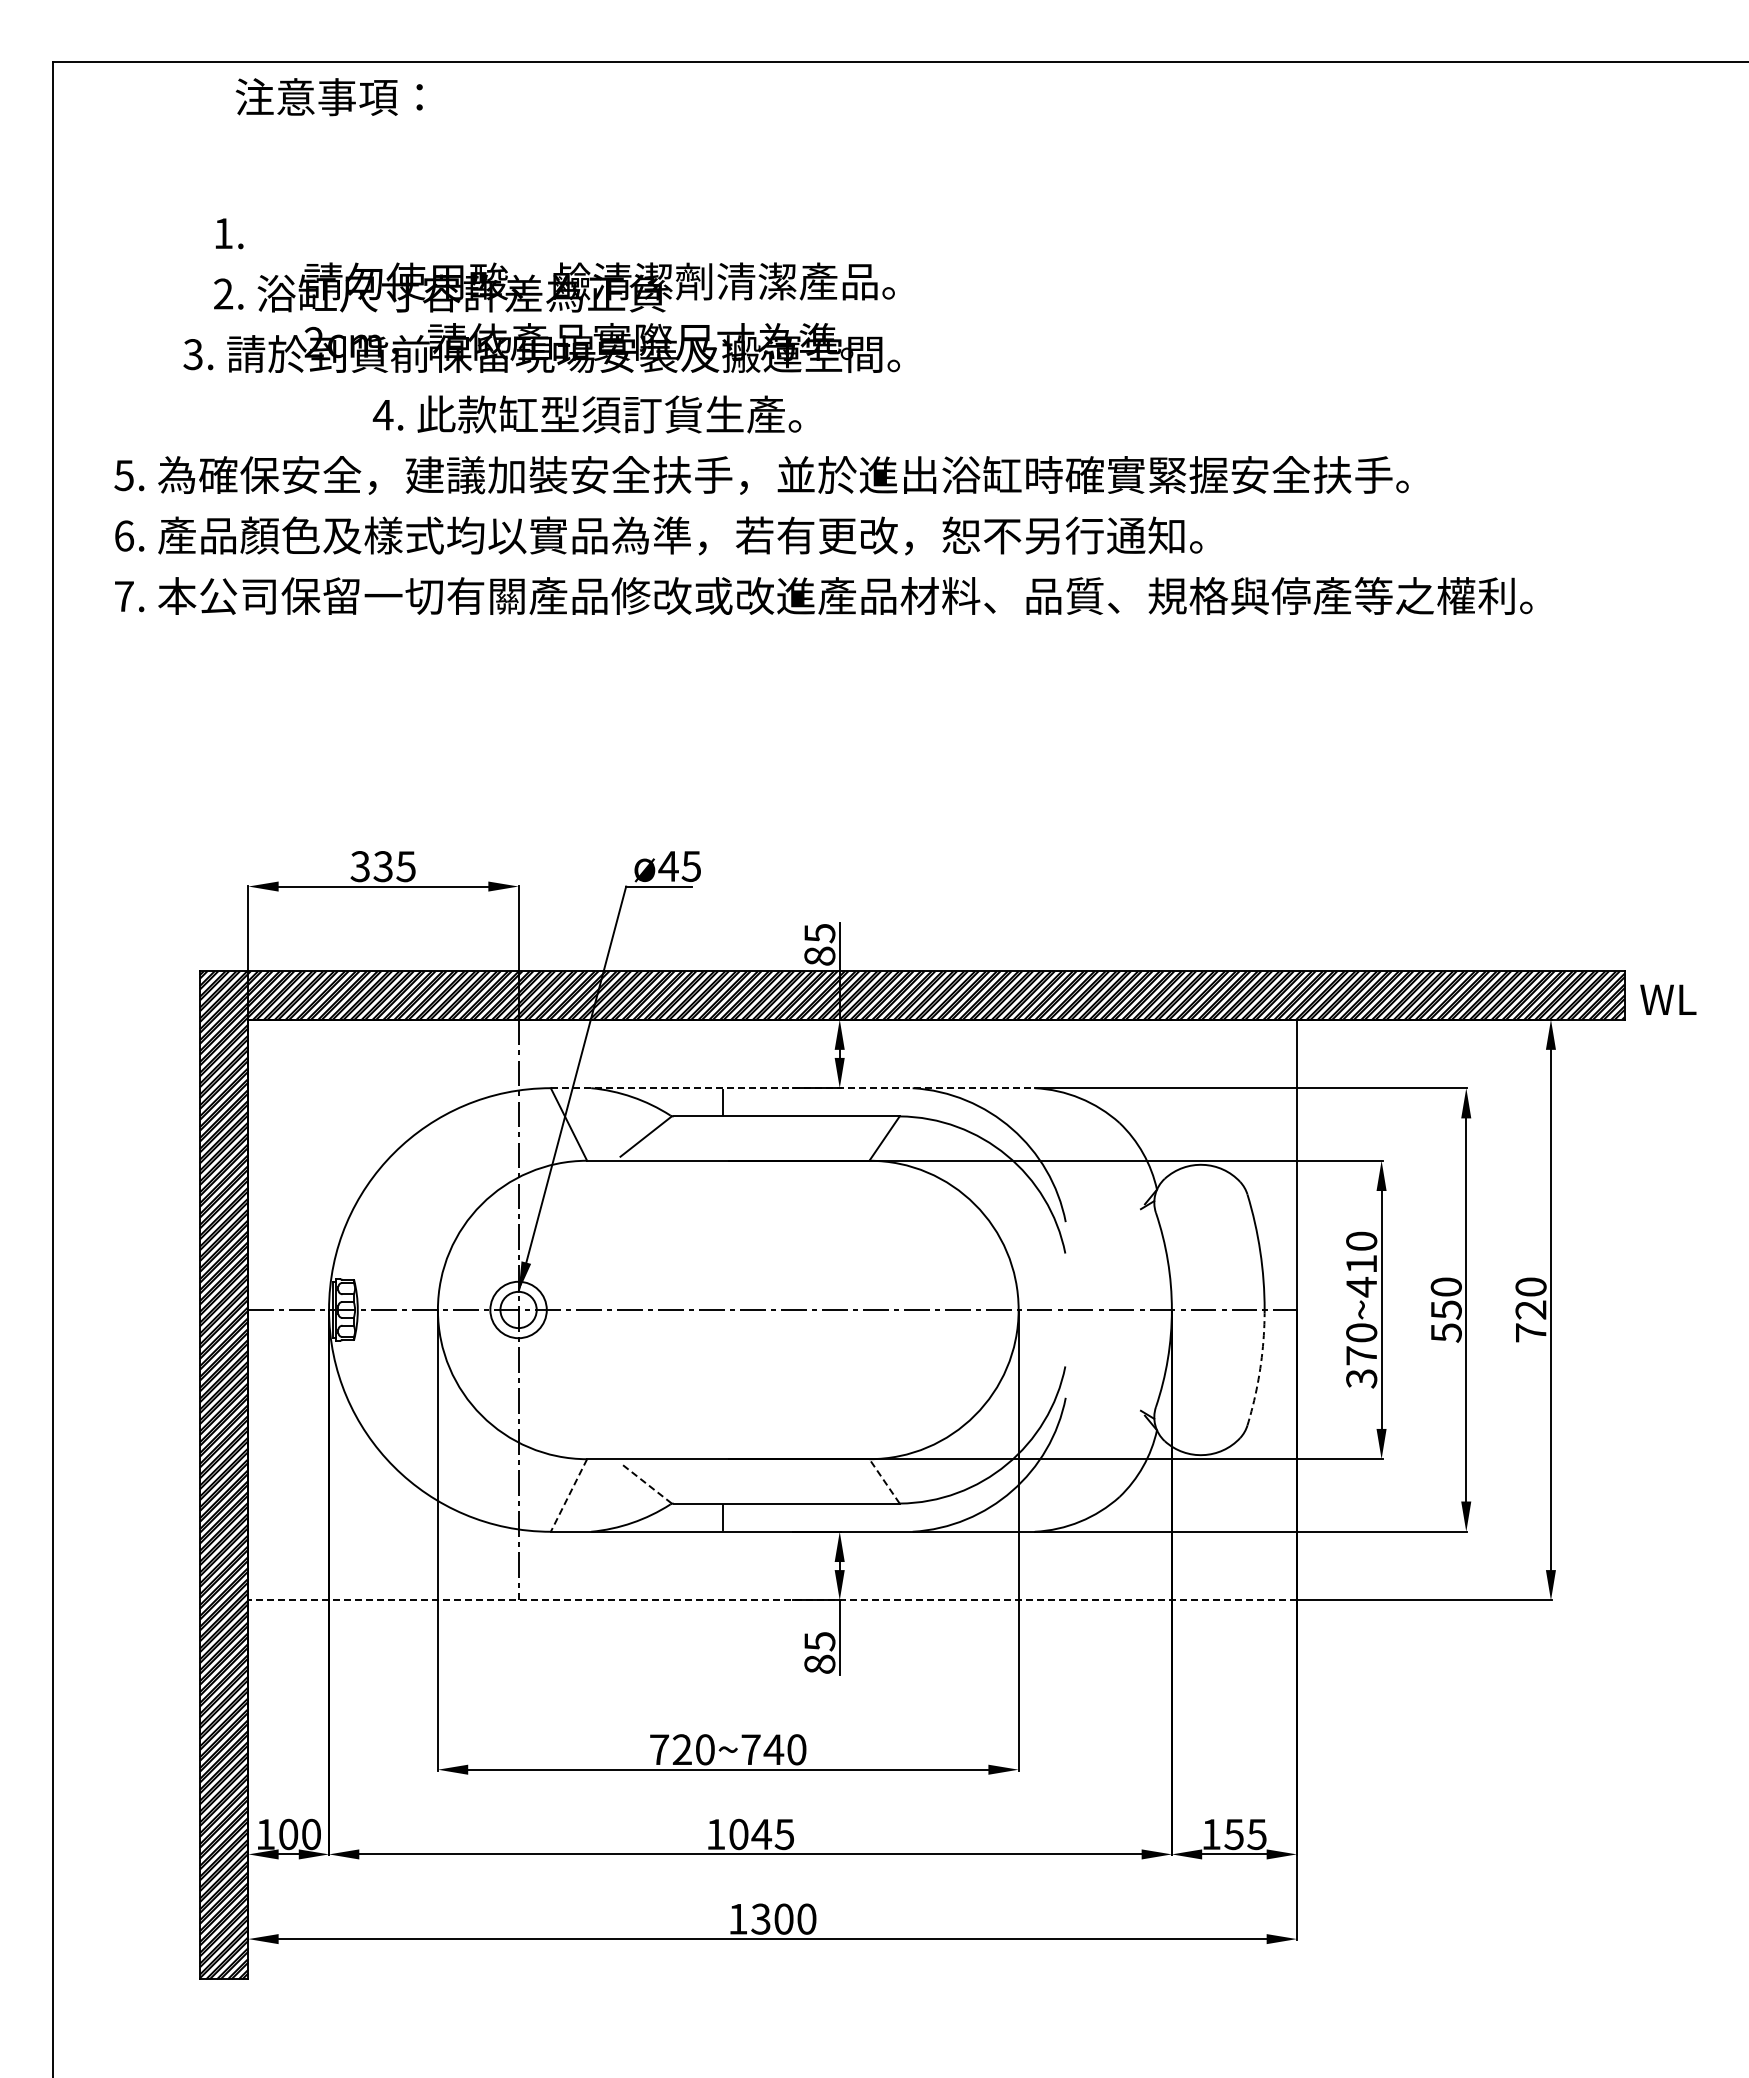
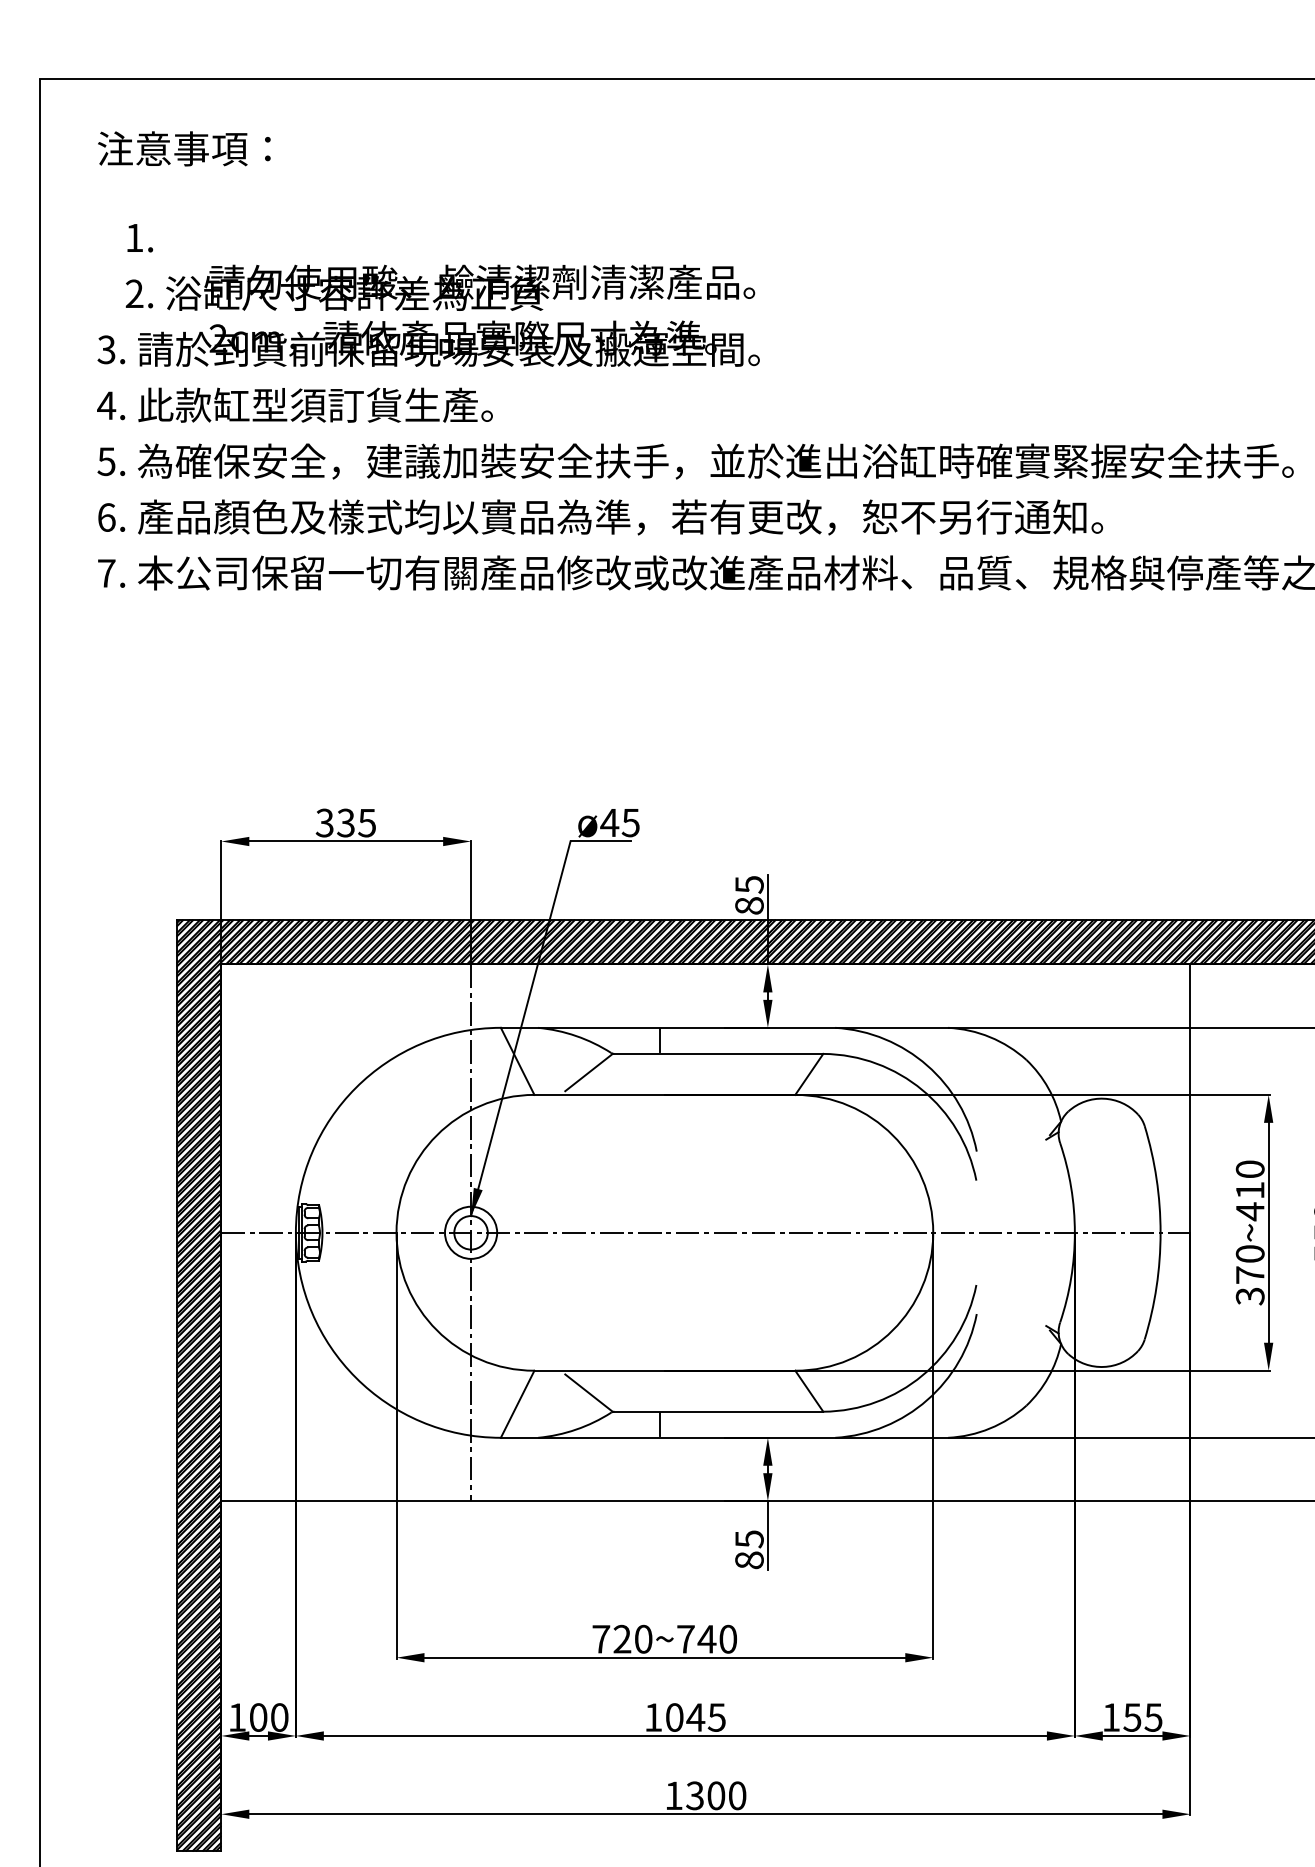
text: (328, 97) -> (183, 149), moved
text: (541, 295) -> (428, 295), moved
text: (586, 414) -> (294, 405), moved
line: (792, 1088) -> (724, 1028), dashed -> solid
arc: (1260, 1368) -> (1156, 1286), dashed -> solid
line: (884, 1481) -> (809, 1391), dashed -> solid
line: (646, 1483) -> (589, 1393), dashed -> solid
line: (569, 1495) -> (518, 1404), dashed -> solid
line: (772, 1600) -> (705, 1501), dashed -> solid

